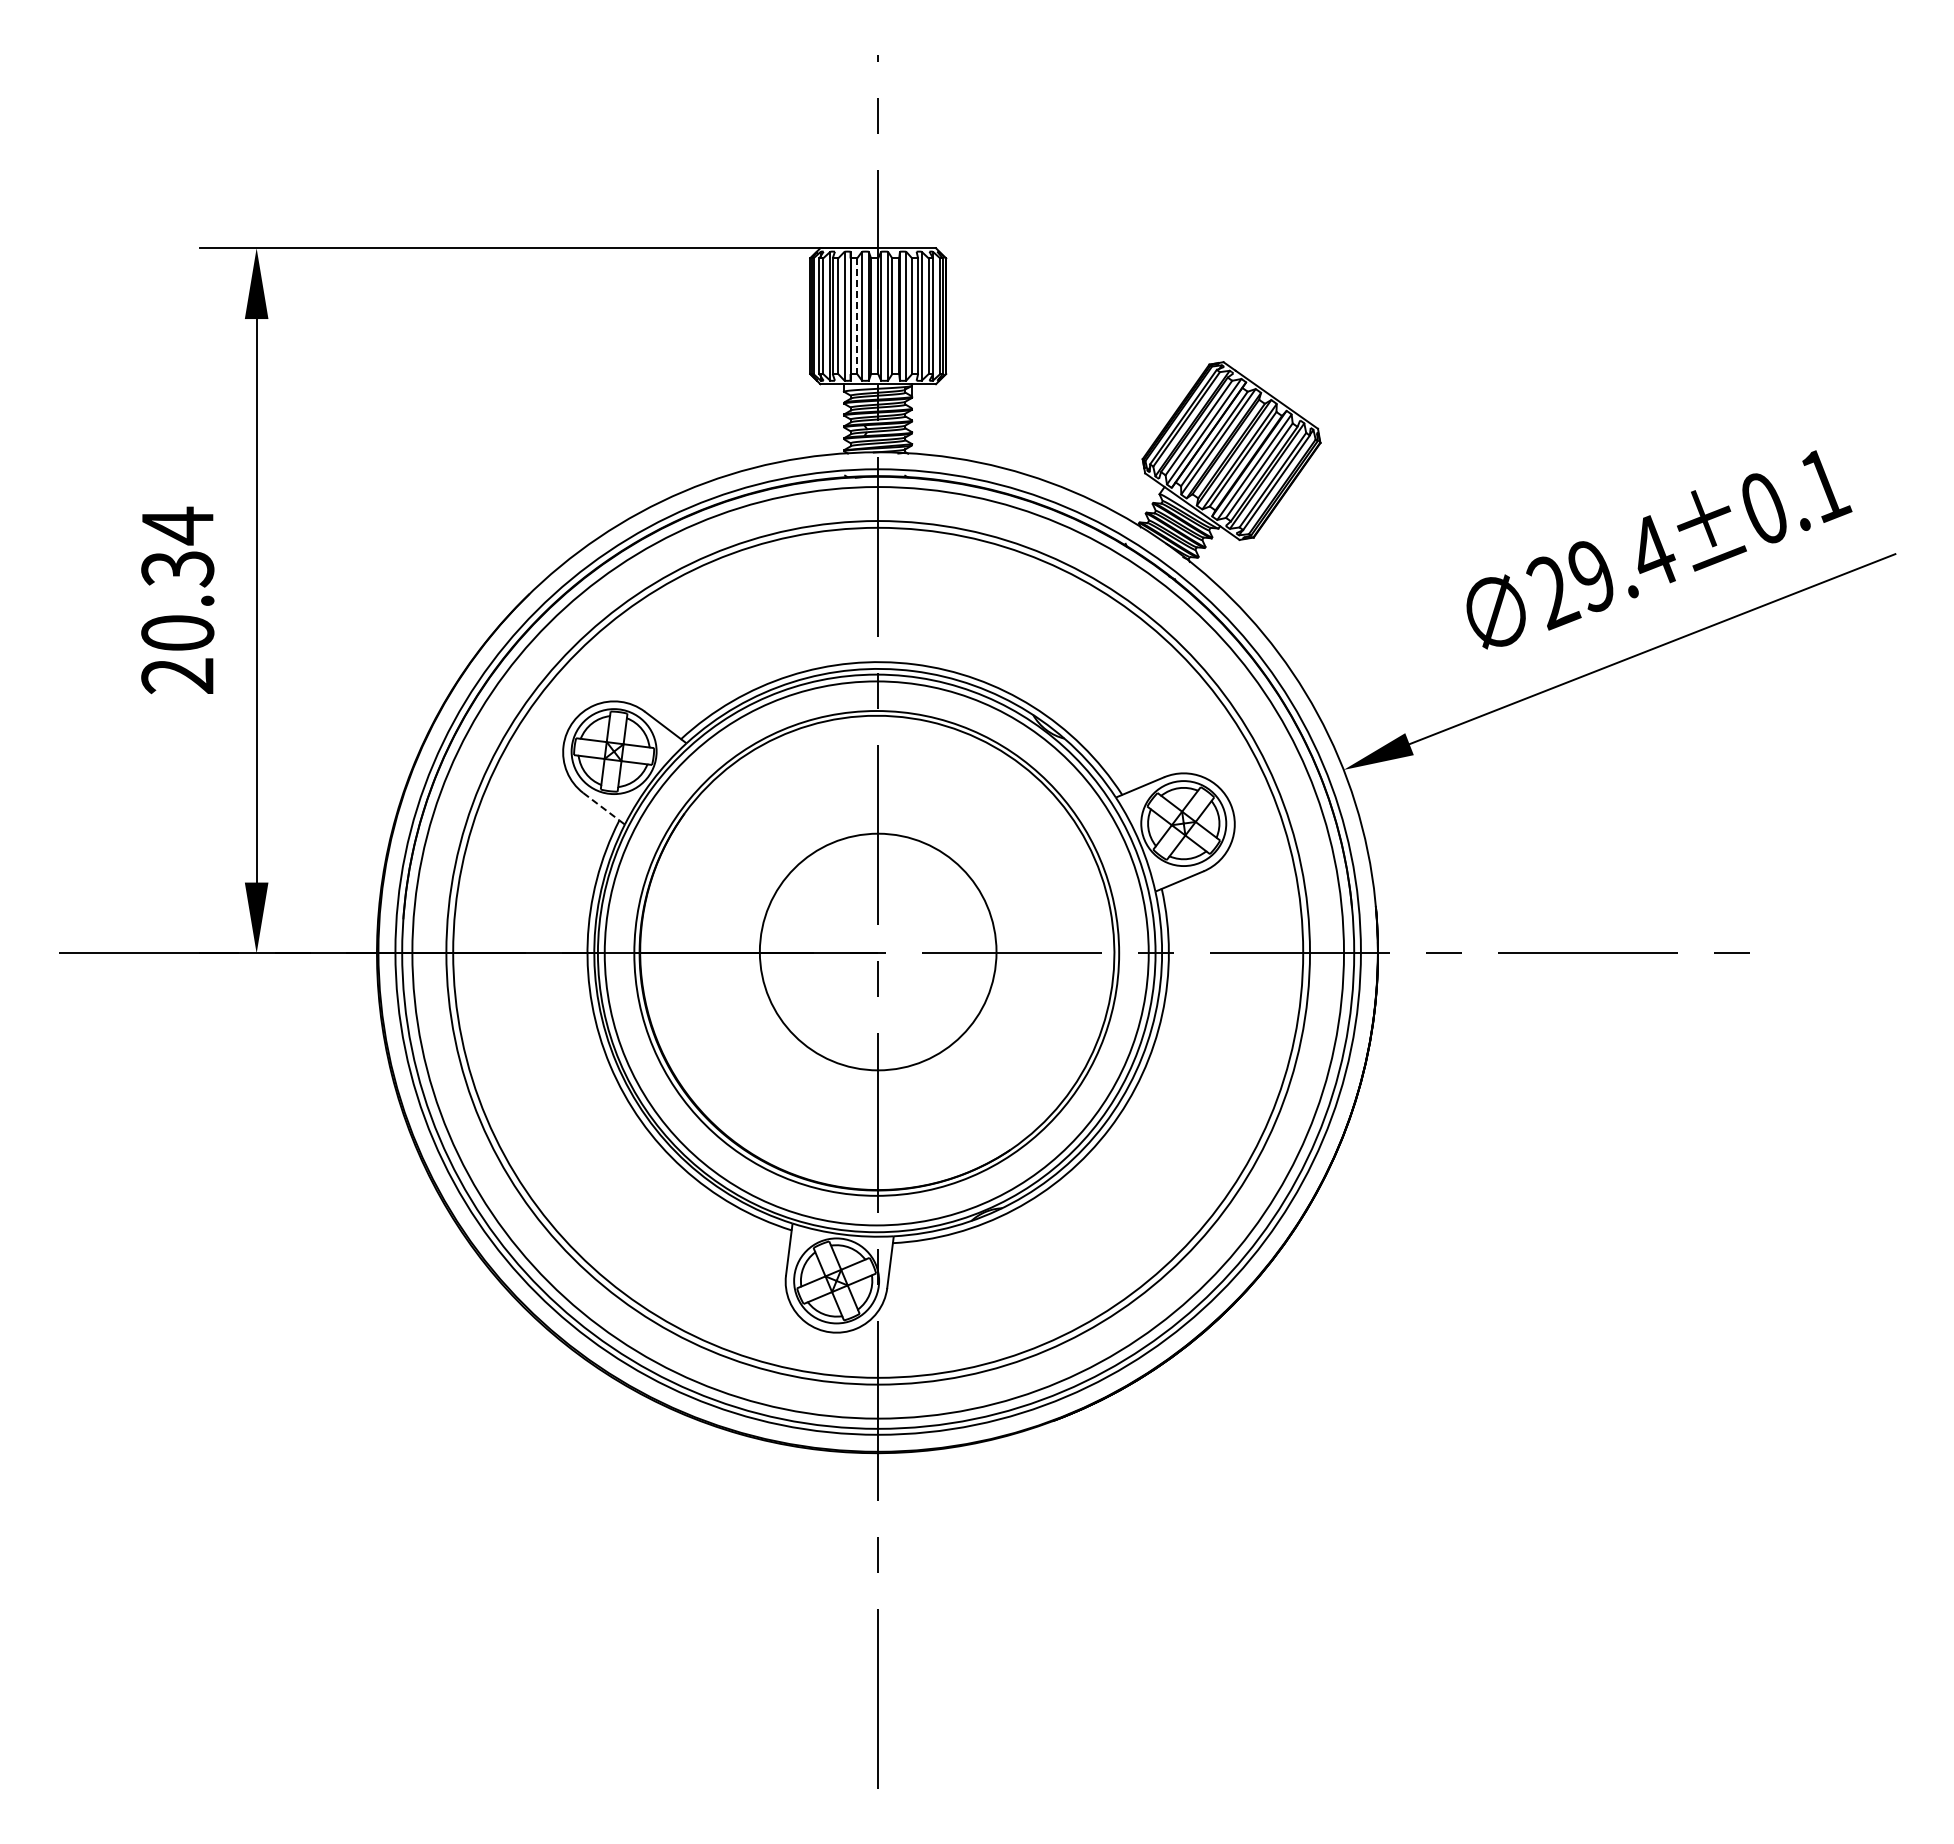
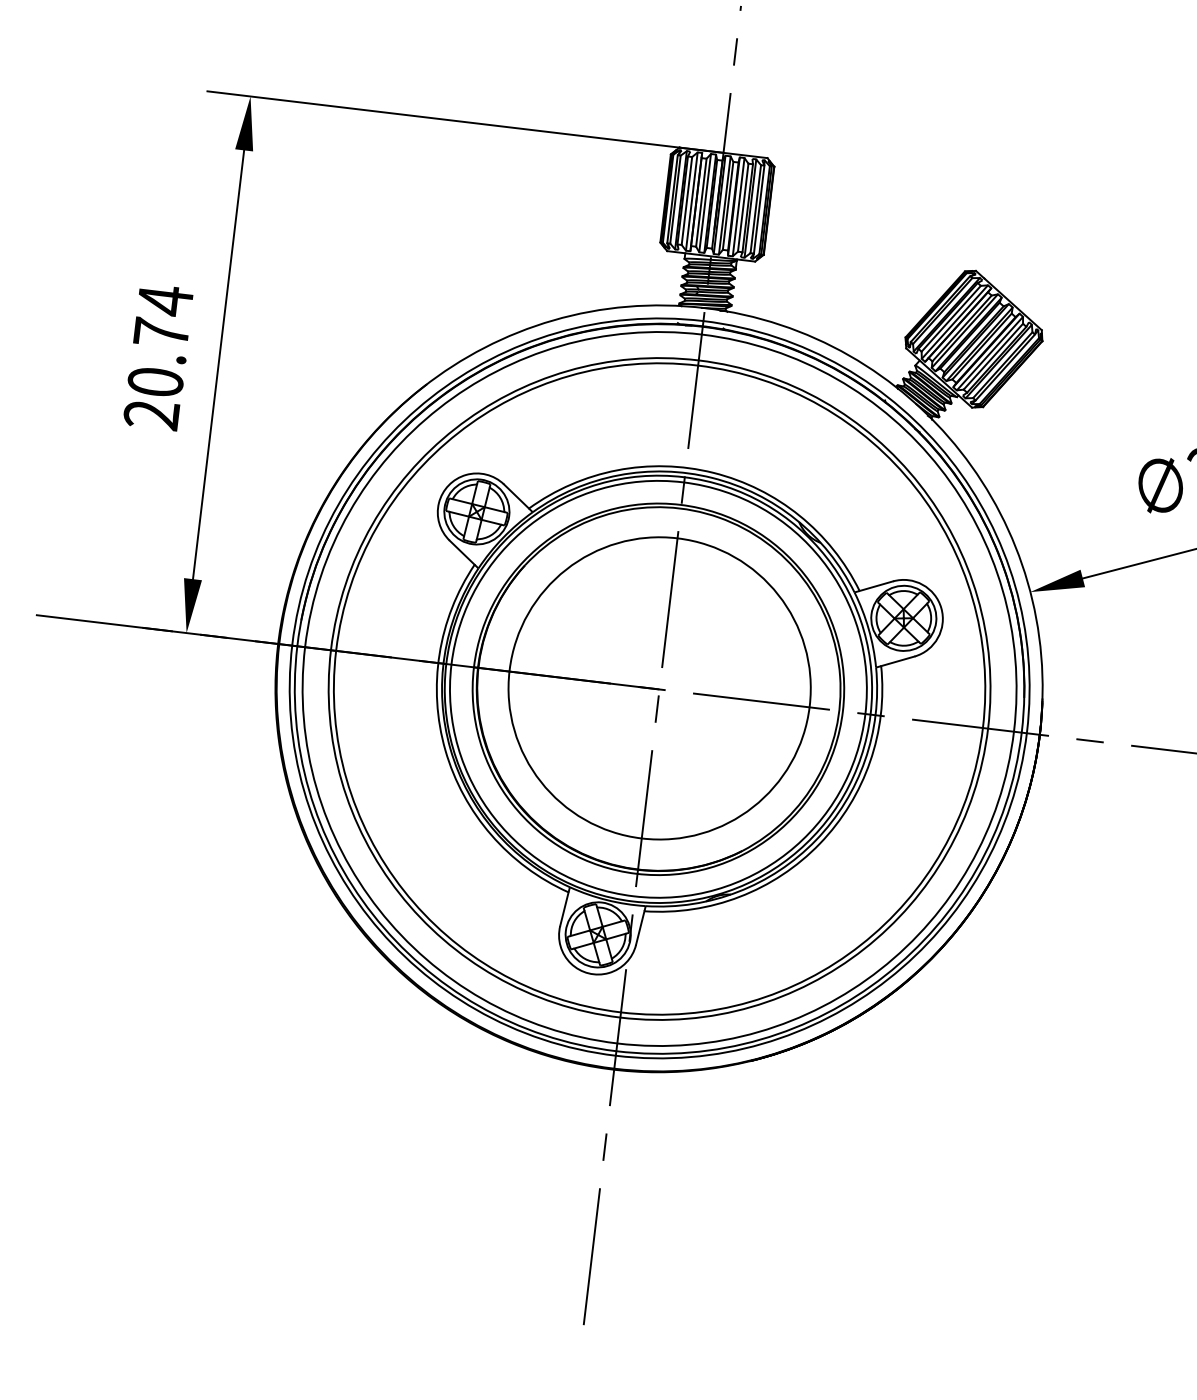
line: (857, 316) -> (701, 202), dashed -> solid
text: (177, 568) -> (161, 332), 20.34 -> 20.74
line: (601, 806) -> (462, 552), dashed -> solid
circle: (877, 951) -> (659, 687), size x1.67

